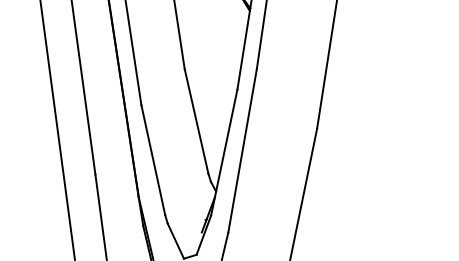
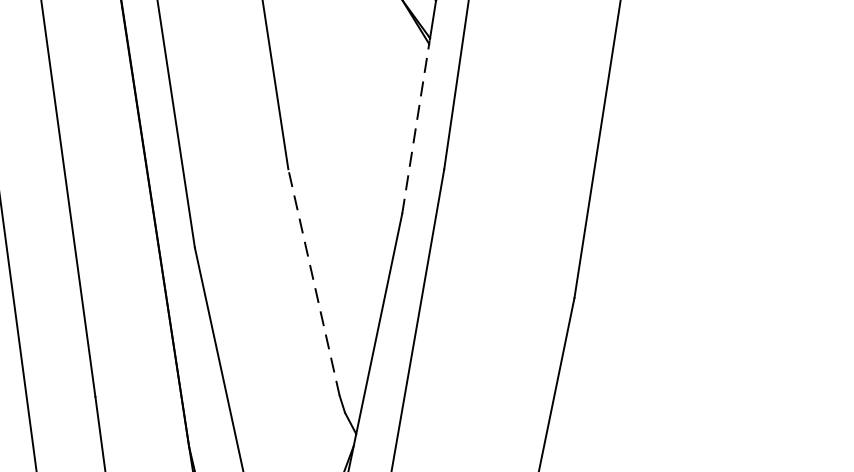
line: (243, 49) -> (415, 127), solid -> dashed
line: (196, 121) -> (313, 282), solid -> dashed

